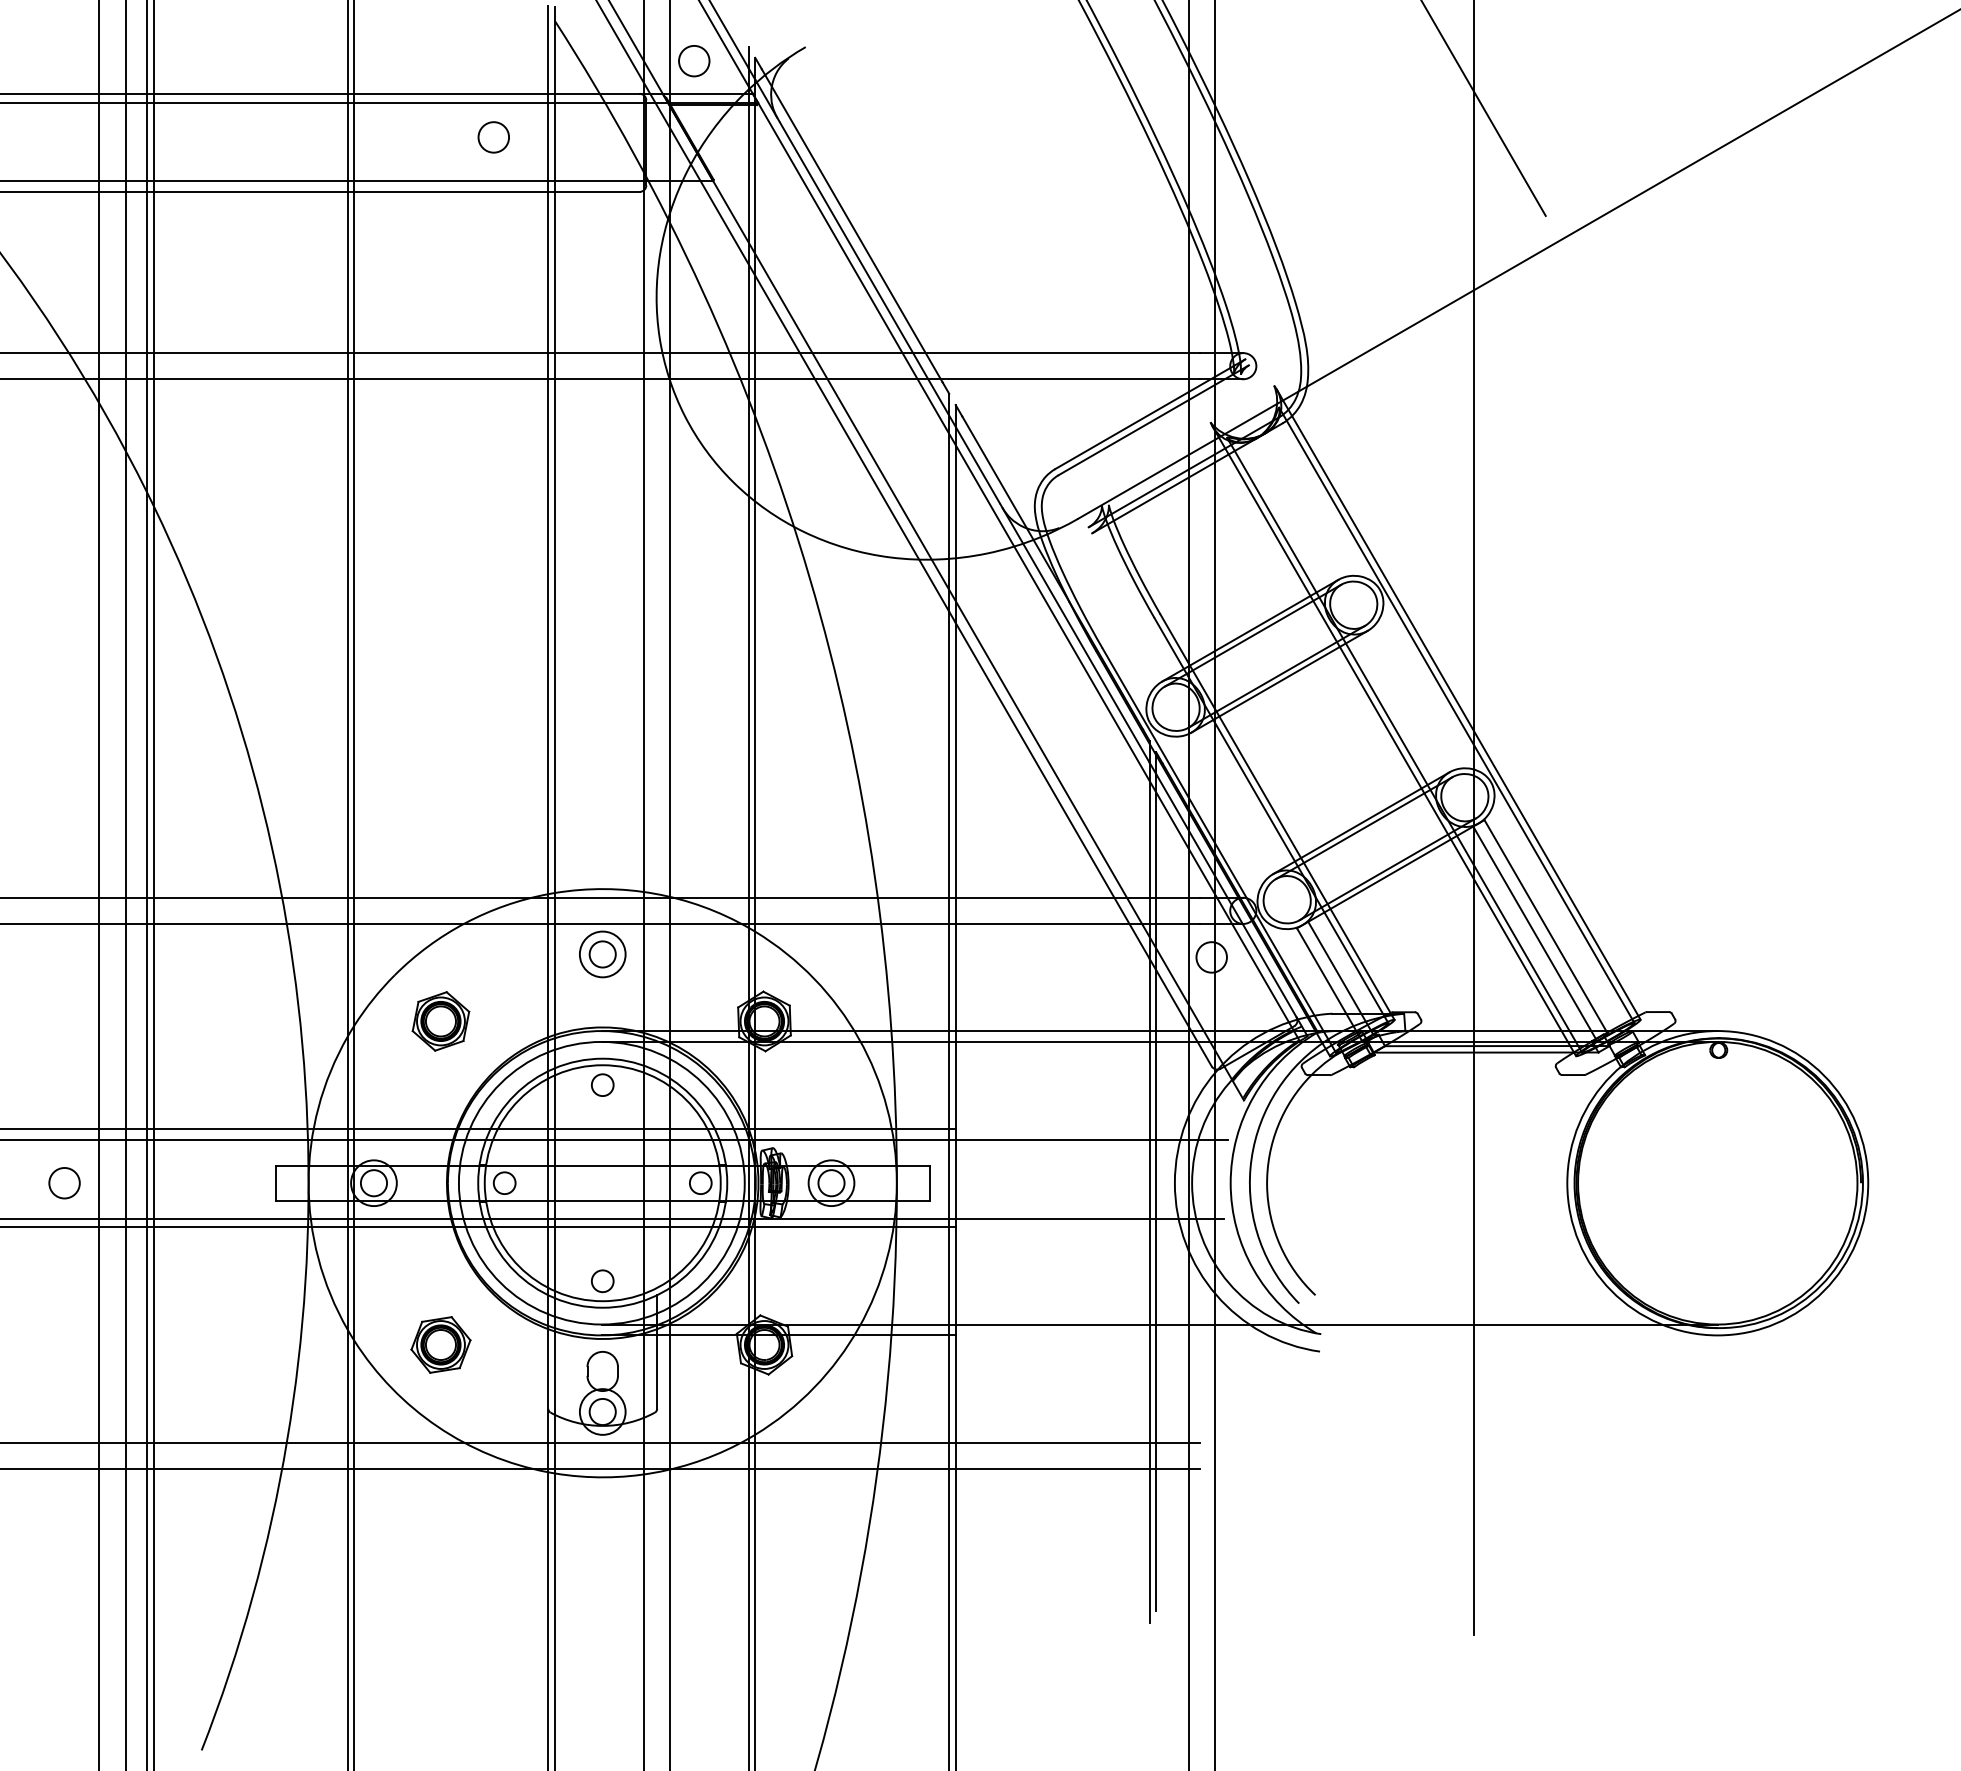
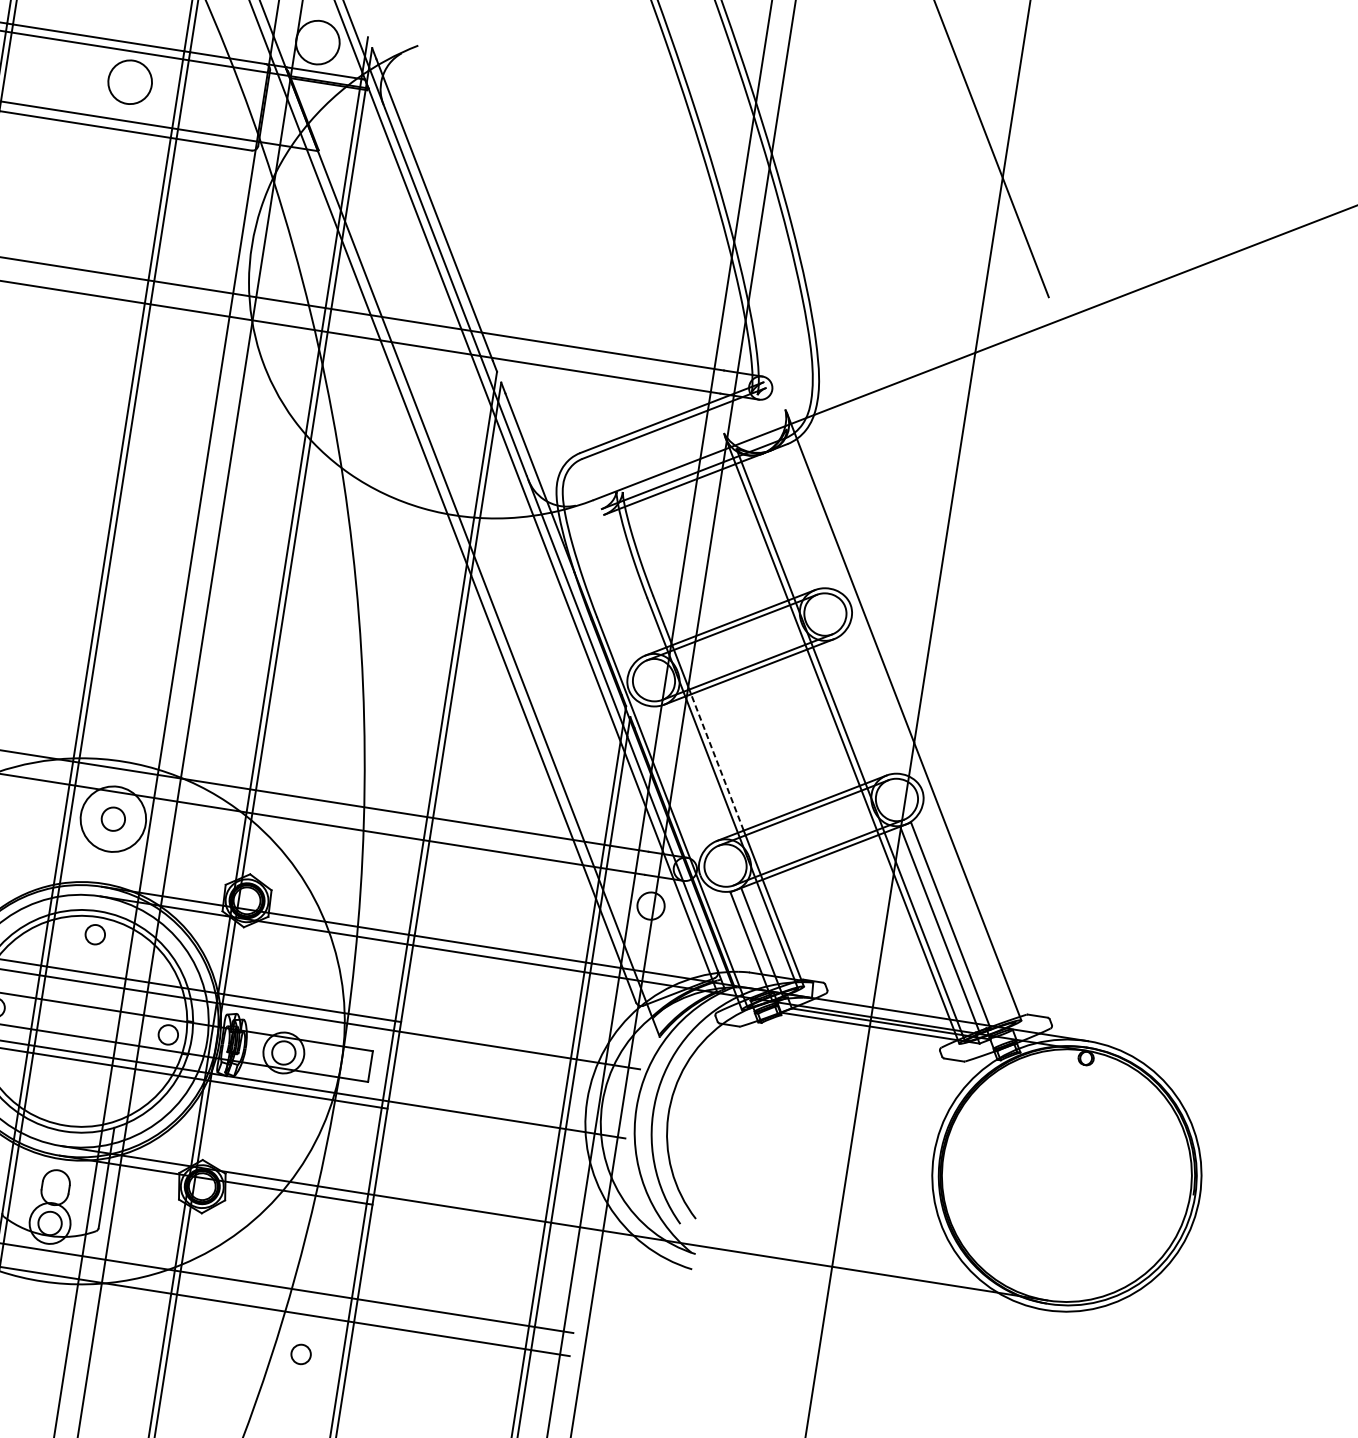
circle: (694, 60) -> (318, 42), size x1.6
circle: (493, 137) -> (129, 82), size x1.6
line: (1456, 715) -> (900, 726), removed
line: (1260, 787) -> (717, 762), solid -> dashed
circle: (602, 954) -> (113, 819), size x1.6
circle: (602, 1280) -> (301, 1353), moved

